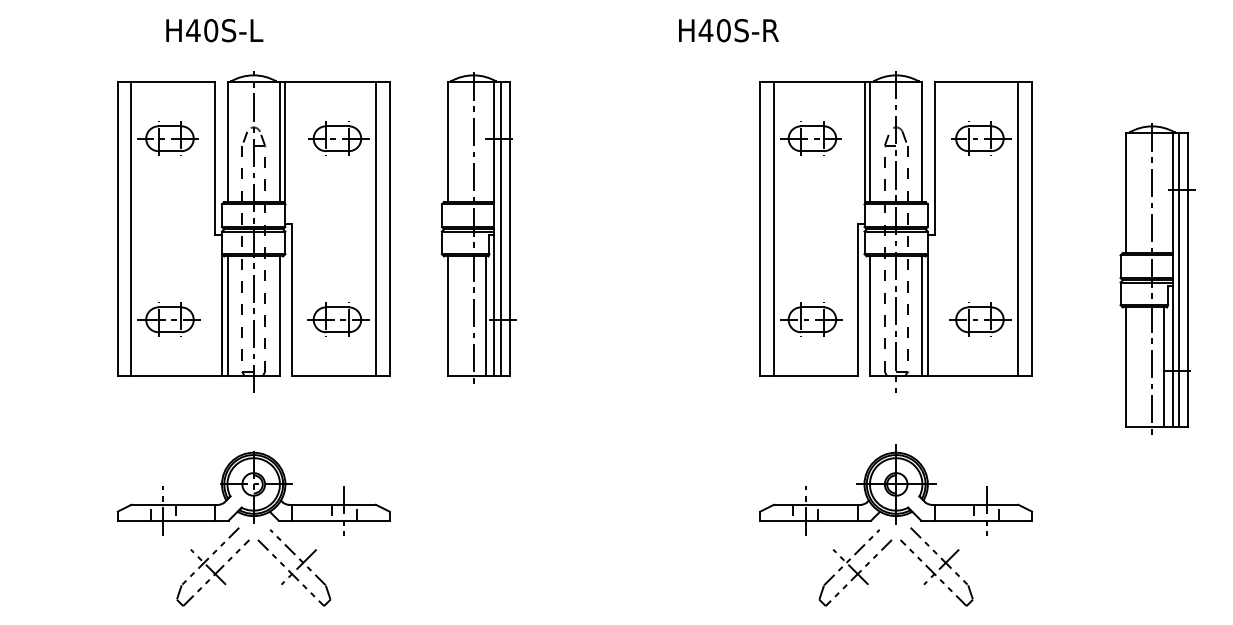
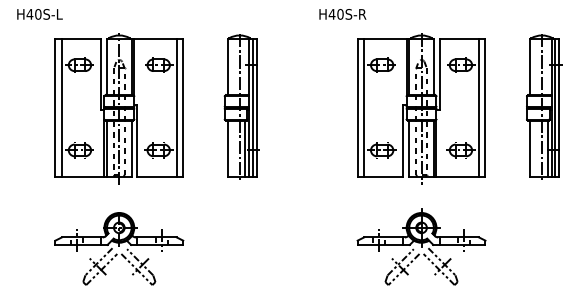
text: (213, 30) -> (39, 14), moved
part: (477, 226) -> (241, 106), moved
part: (1157, 277) -> (544, 106), moved

